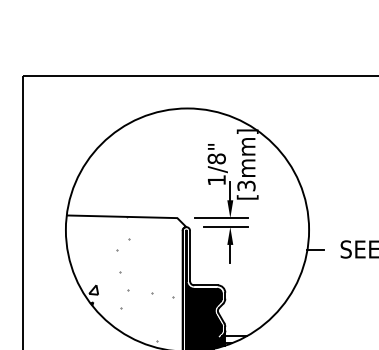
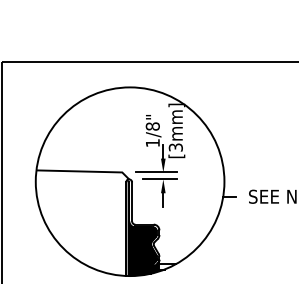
hatch: (131, 278) -> (86, 219), removed

